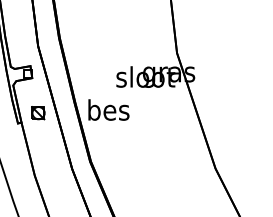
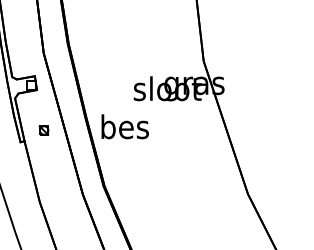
part: (38, 113) -> (44, 130), size x0.6

